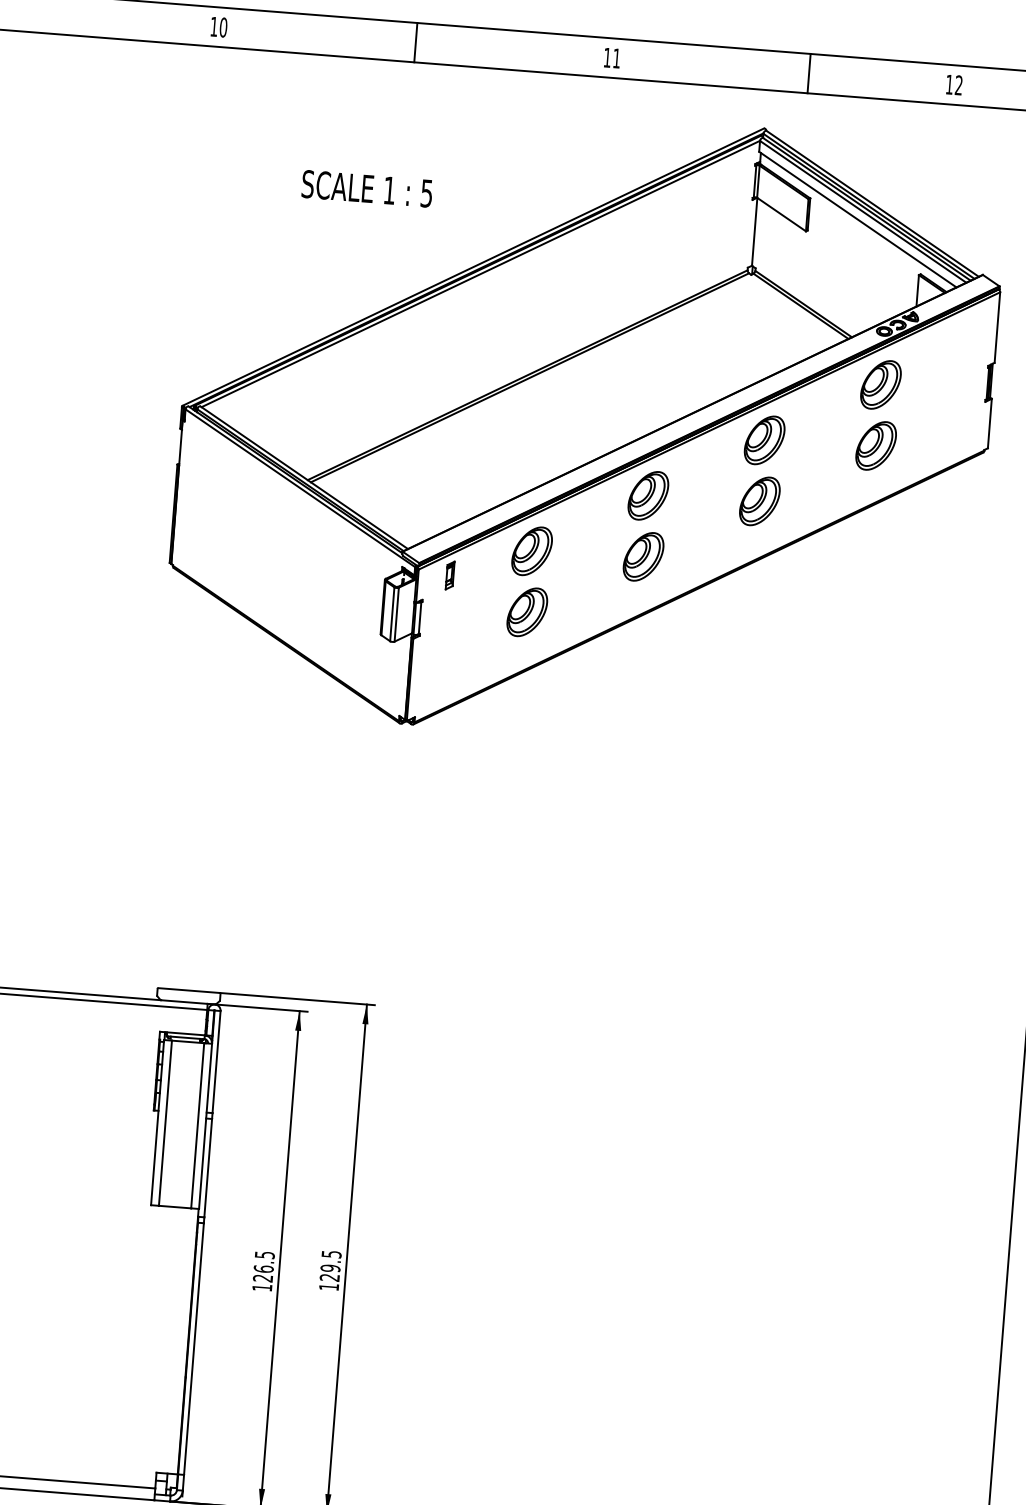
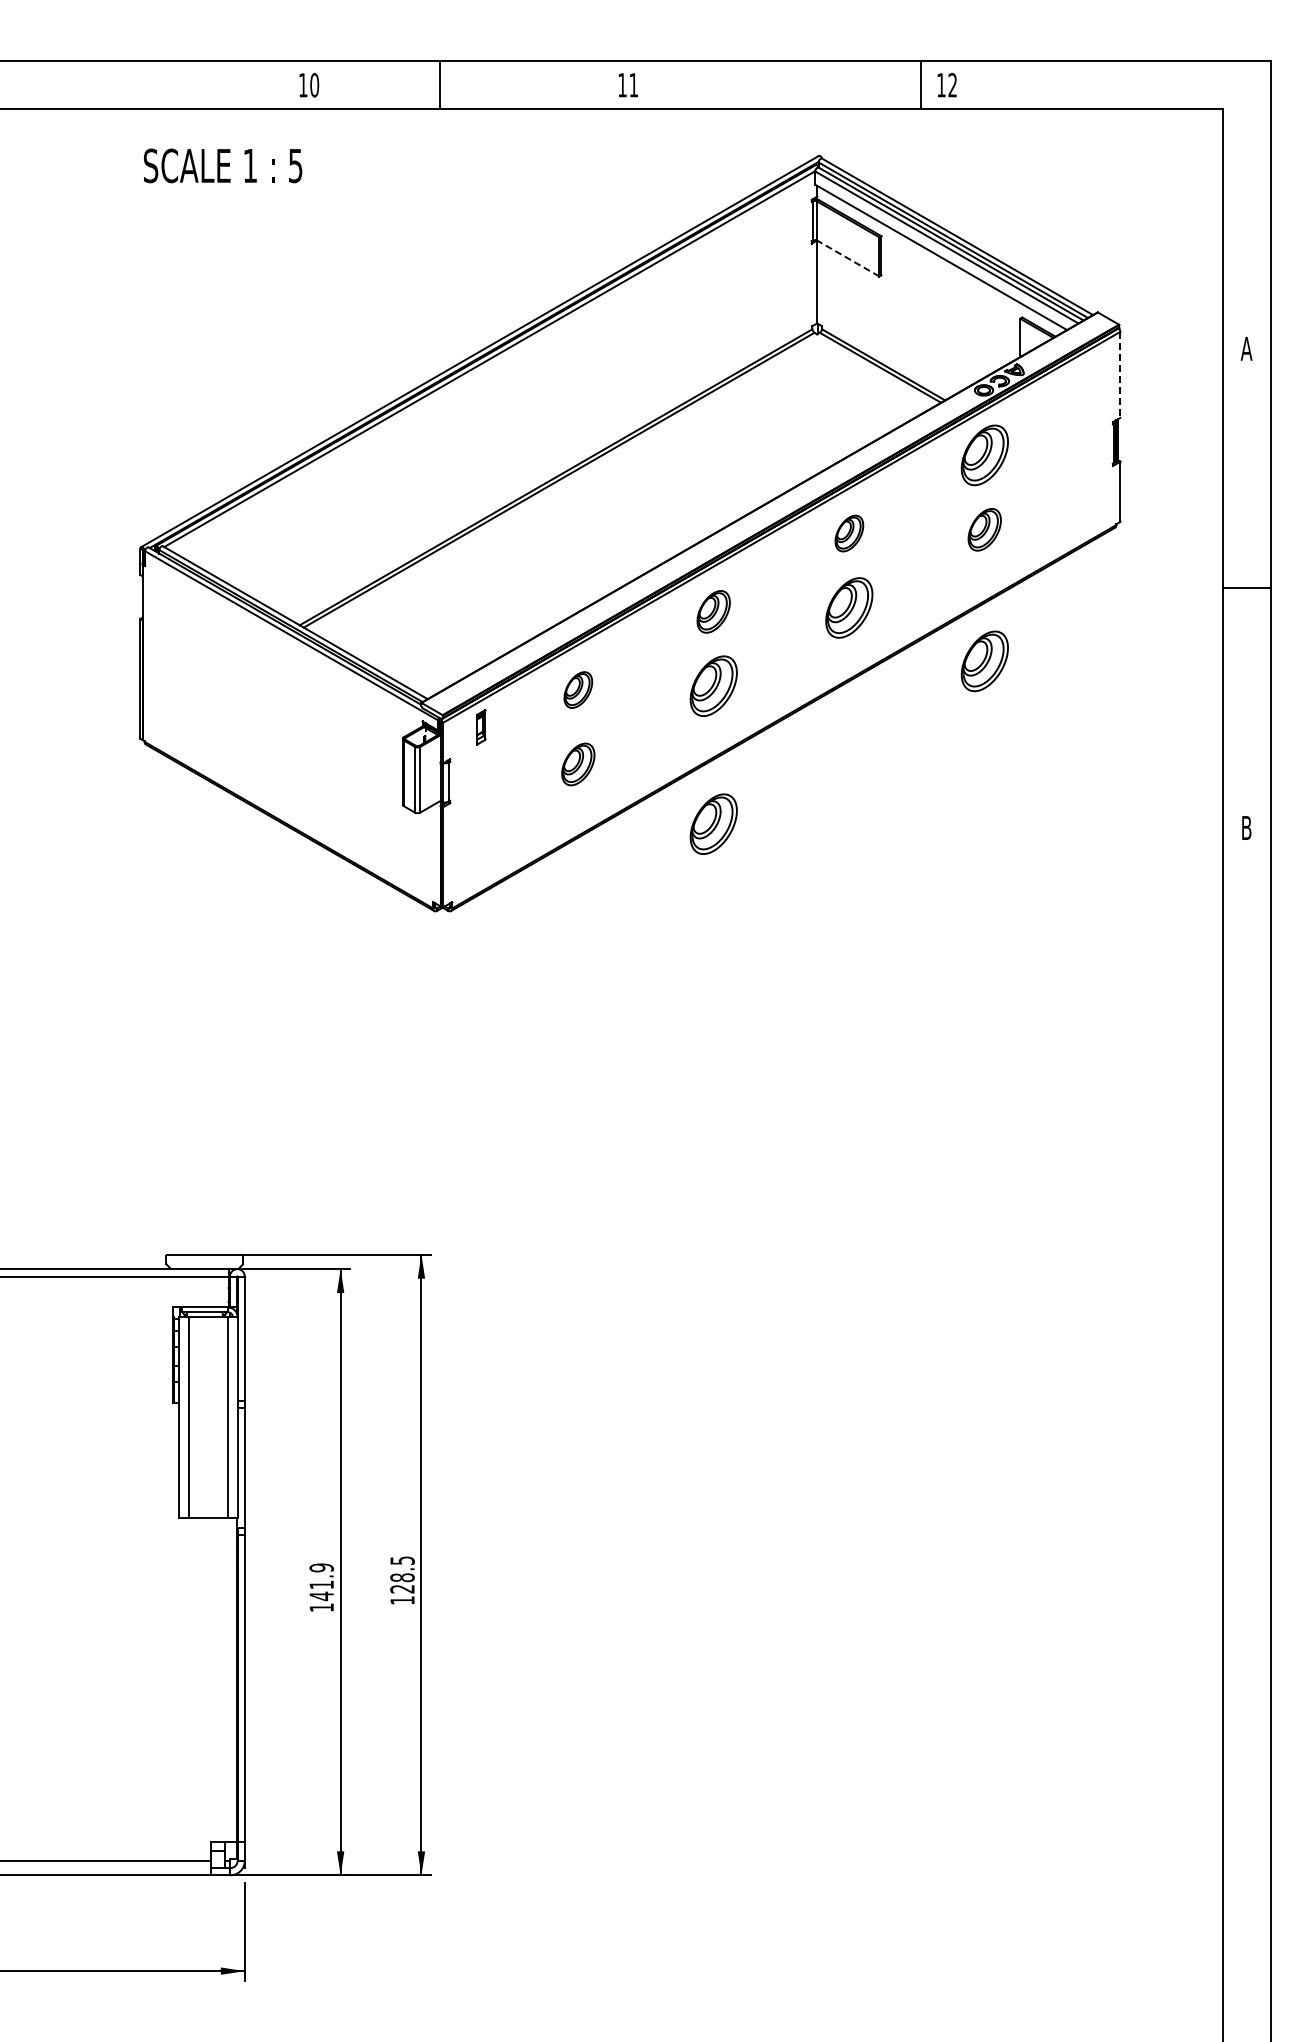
text: (219, 27) -> (309, 85), moved
line: (415, 42) -> (439, 85), moved
line: (809, 73) -> (921, 85), moved
text: (953, 85) -> (946, 85), moved
text: (366, 188) -> (222, 165), moved
line: (781, 214) -> (848, 258), solid -> dashed
line: (997, 328) -> (1120, 375), solid -> dashed
part: (764, 440) -> (849, 533), size x0.6
part: (875, 445) -> (984, 529), size x0.7
part: (648, 495) -> (713, 611), size x0.7
part: (532, 550) -> (578, 689), size x0.6
part: (867, 554) -> (984, 661), added
part: (527, 612) -> (578, 764), size x0.7
part: (634, 669) -> (713, 823), added
text: (263, 1267) -> (321, 1582), 126.5 -> 141.9
text: (330, 1268) -> (402, 1577), 129.5 -> 128.5

